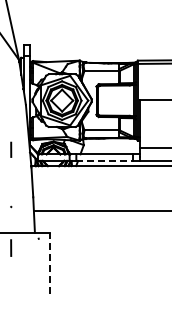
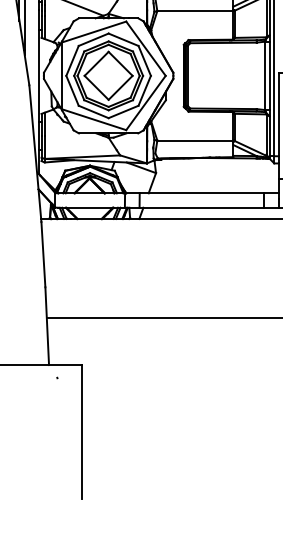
line: (104, 160) -> (201, 206), dashed -> solid
line: (49, 263) -> (80, 432), dashed -> solid

